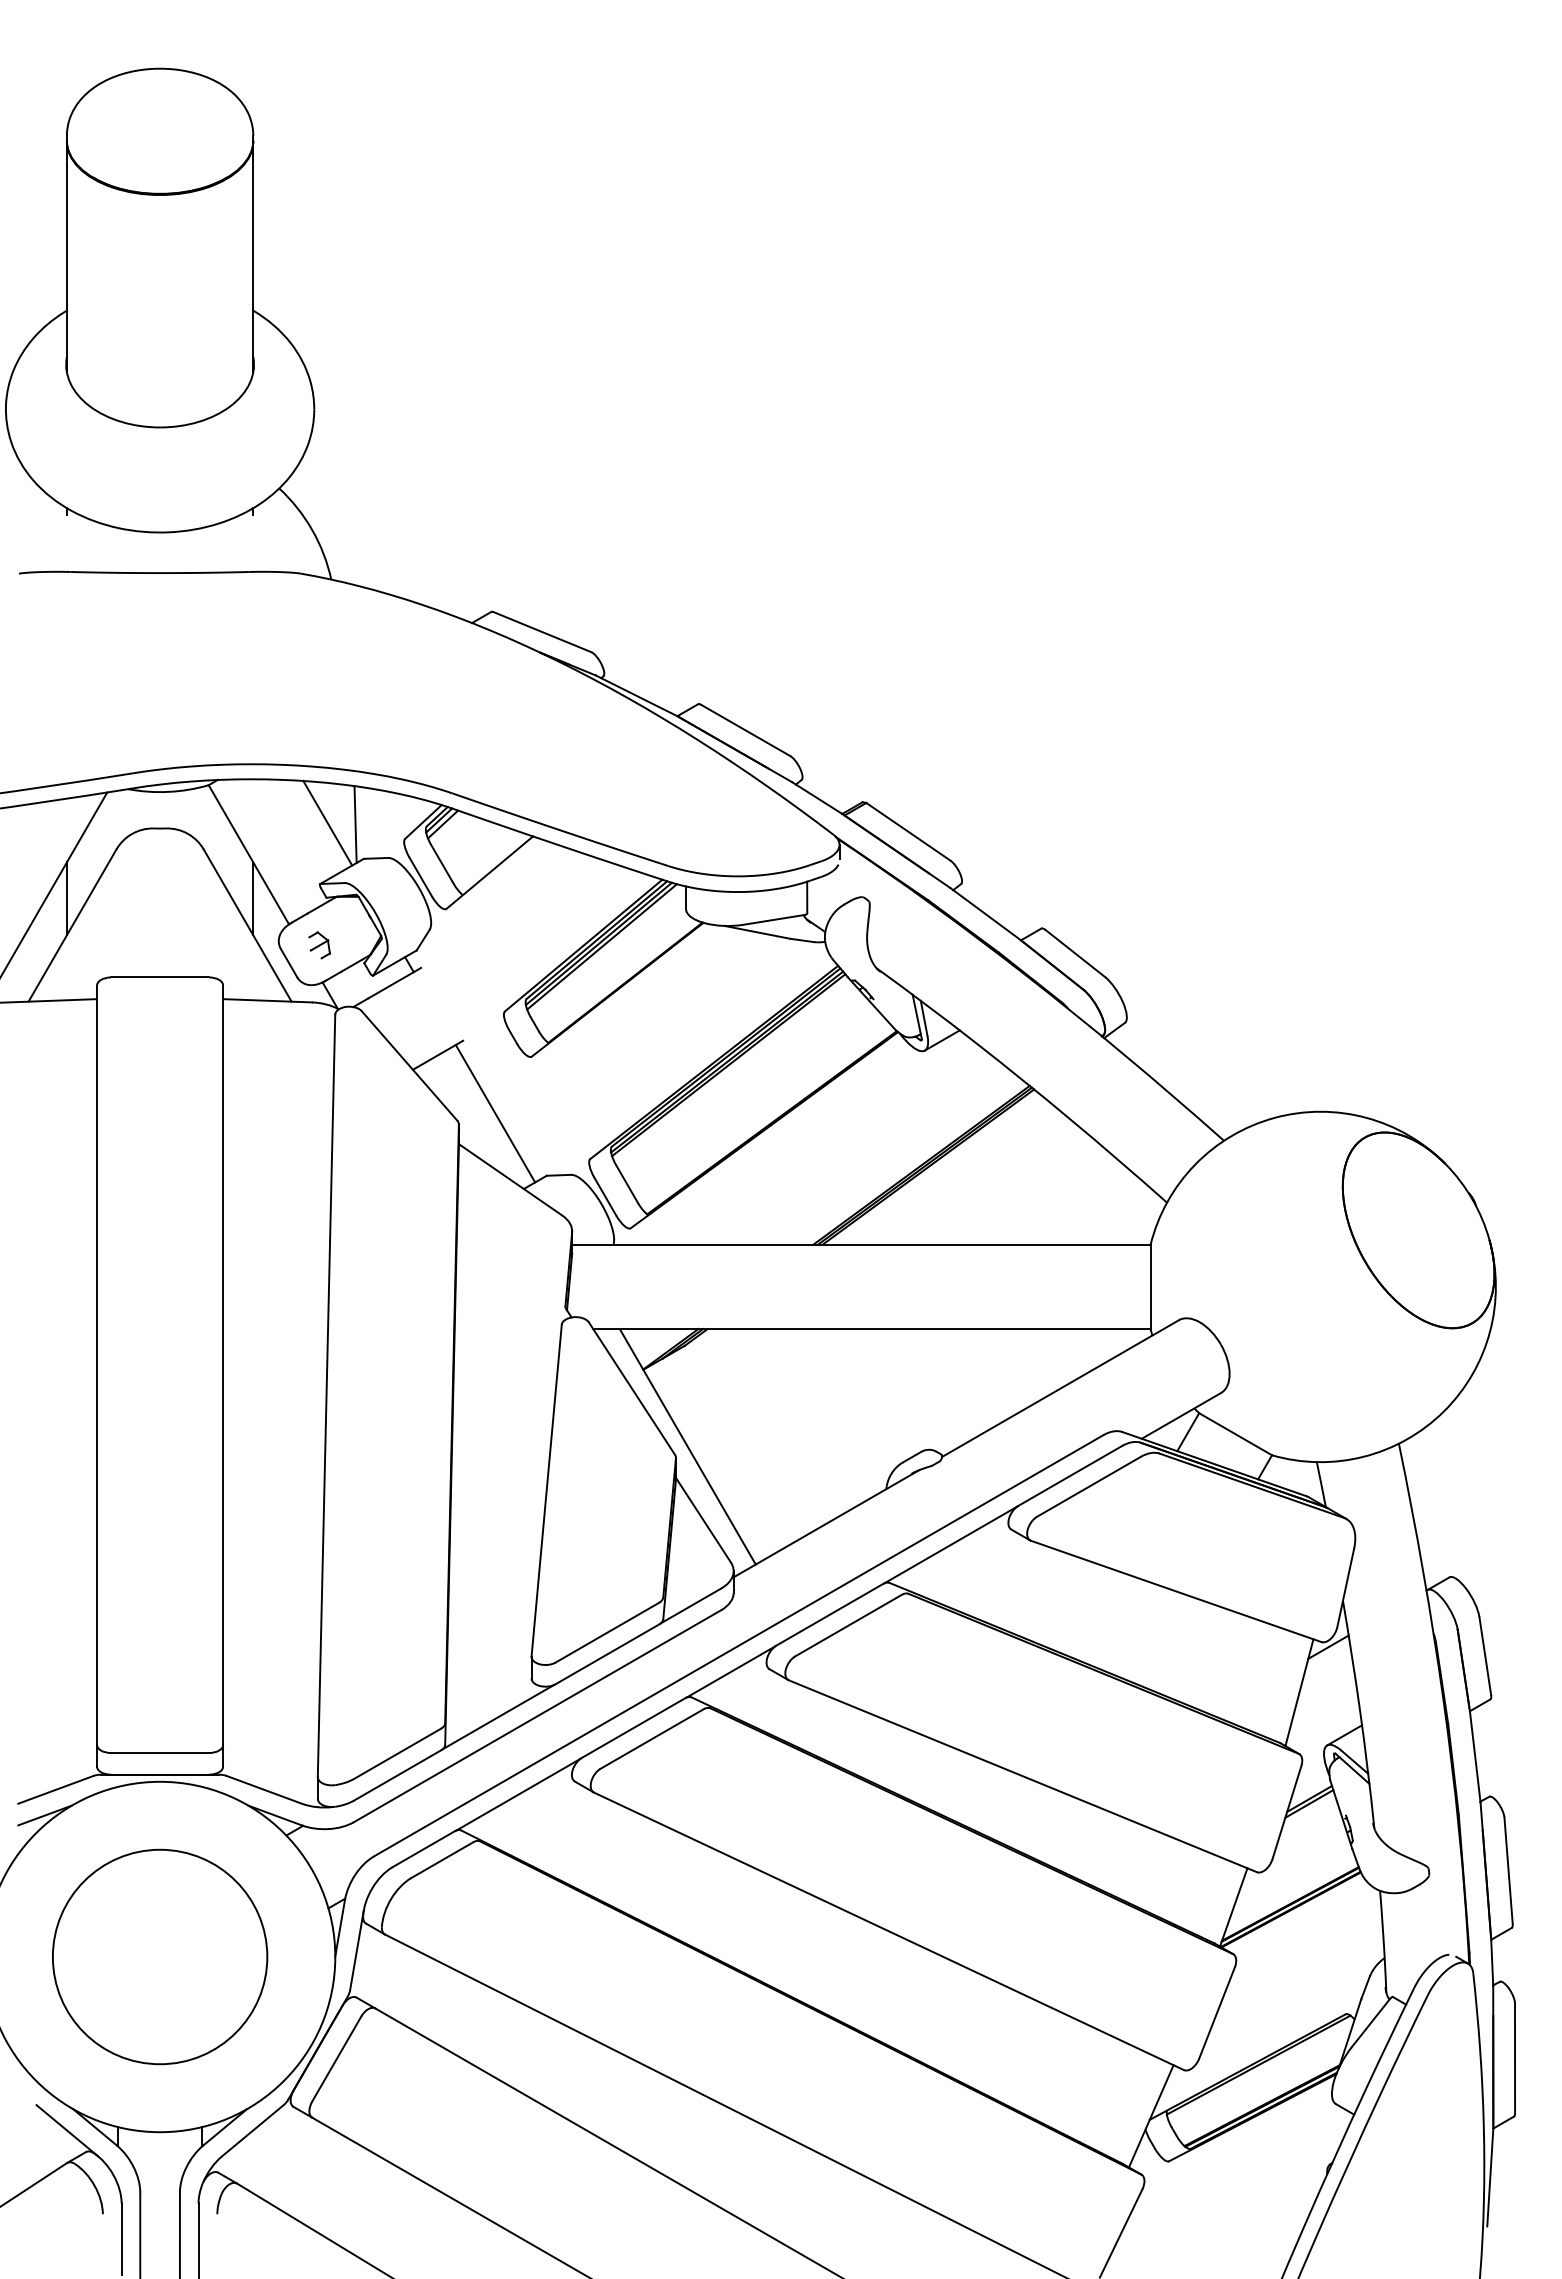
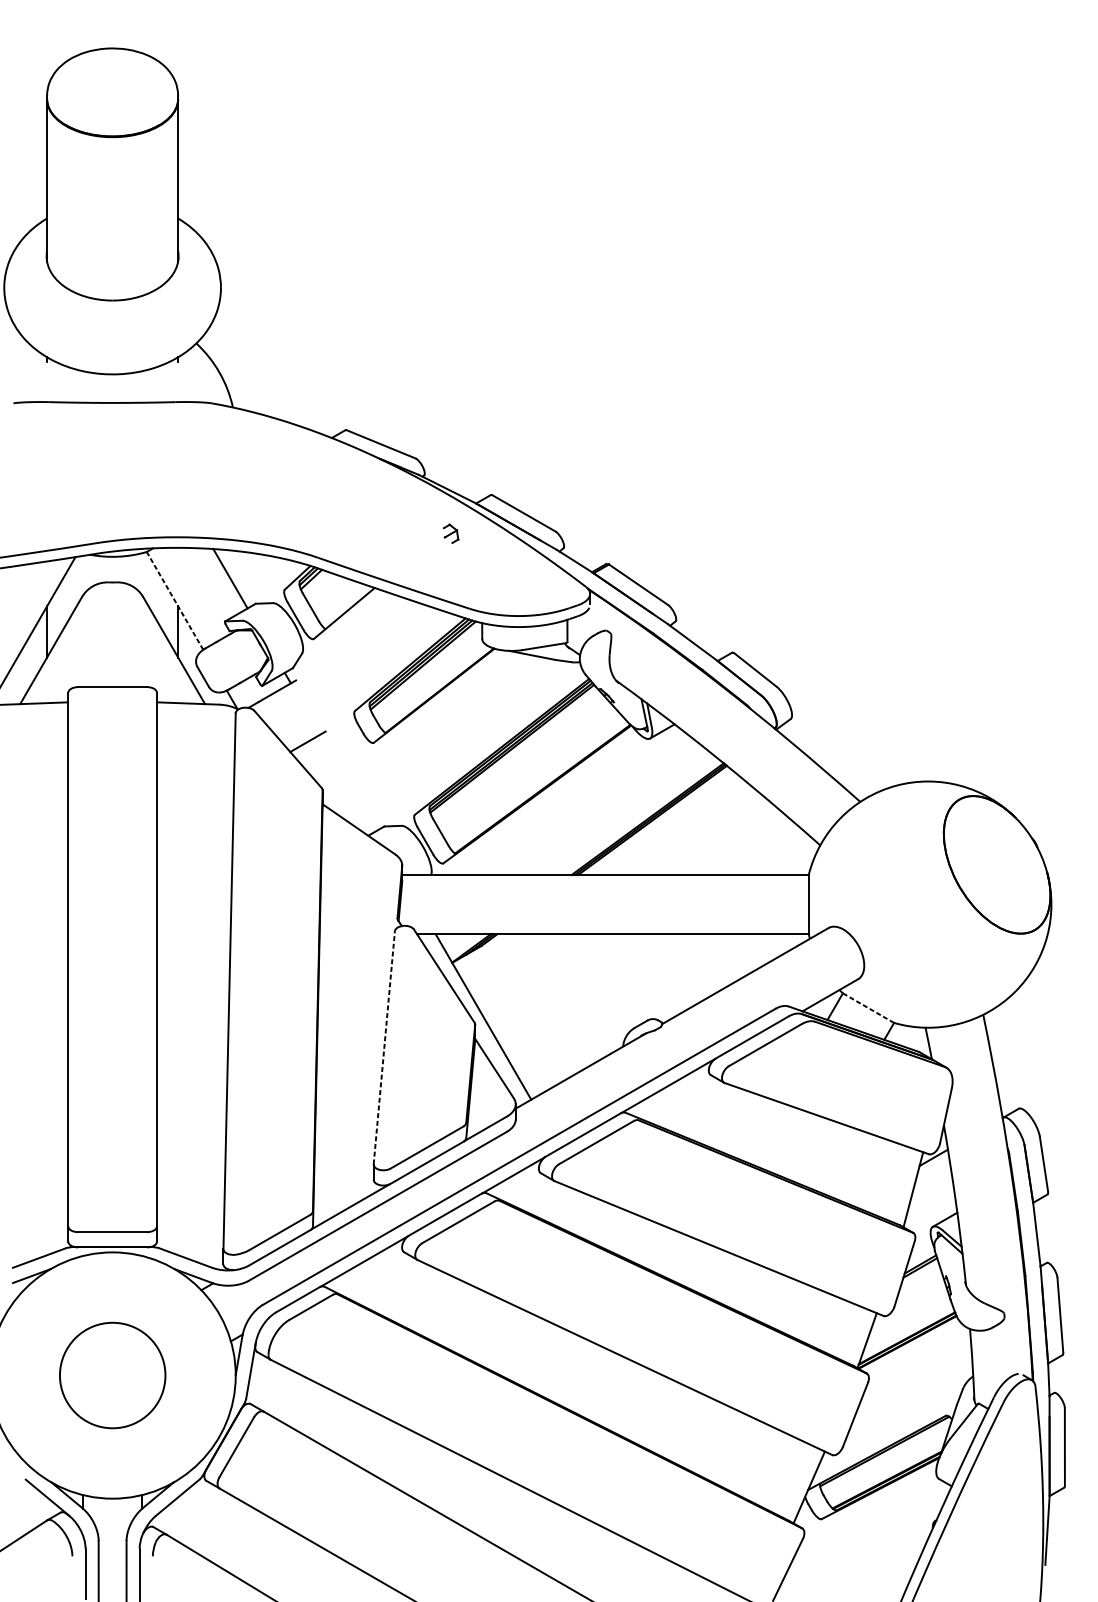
line: (355, 824) -> (249, 579), removed
line: (248, 854) -> (174, 600), solid -> dashed
part: (319, 945) -> (450, 533), moved
line: (495, 1113) -> (348, 782), removed
line: (1235, 1434) -> (868, 1008), solid -> dashed
line: (546, 1490) -> (384, 1047), solid -> dashed
circle: (160, 1956) -> (112, 1375), size x0.7

